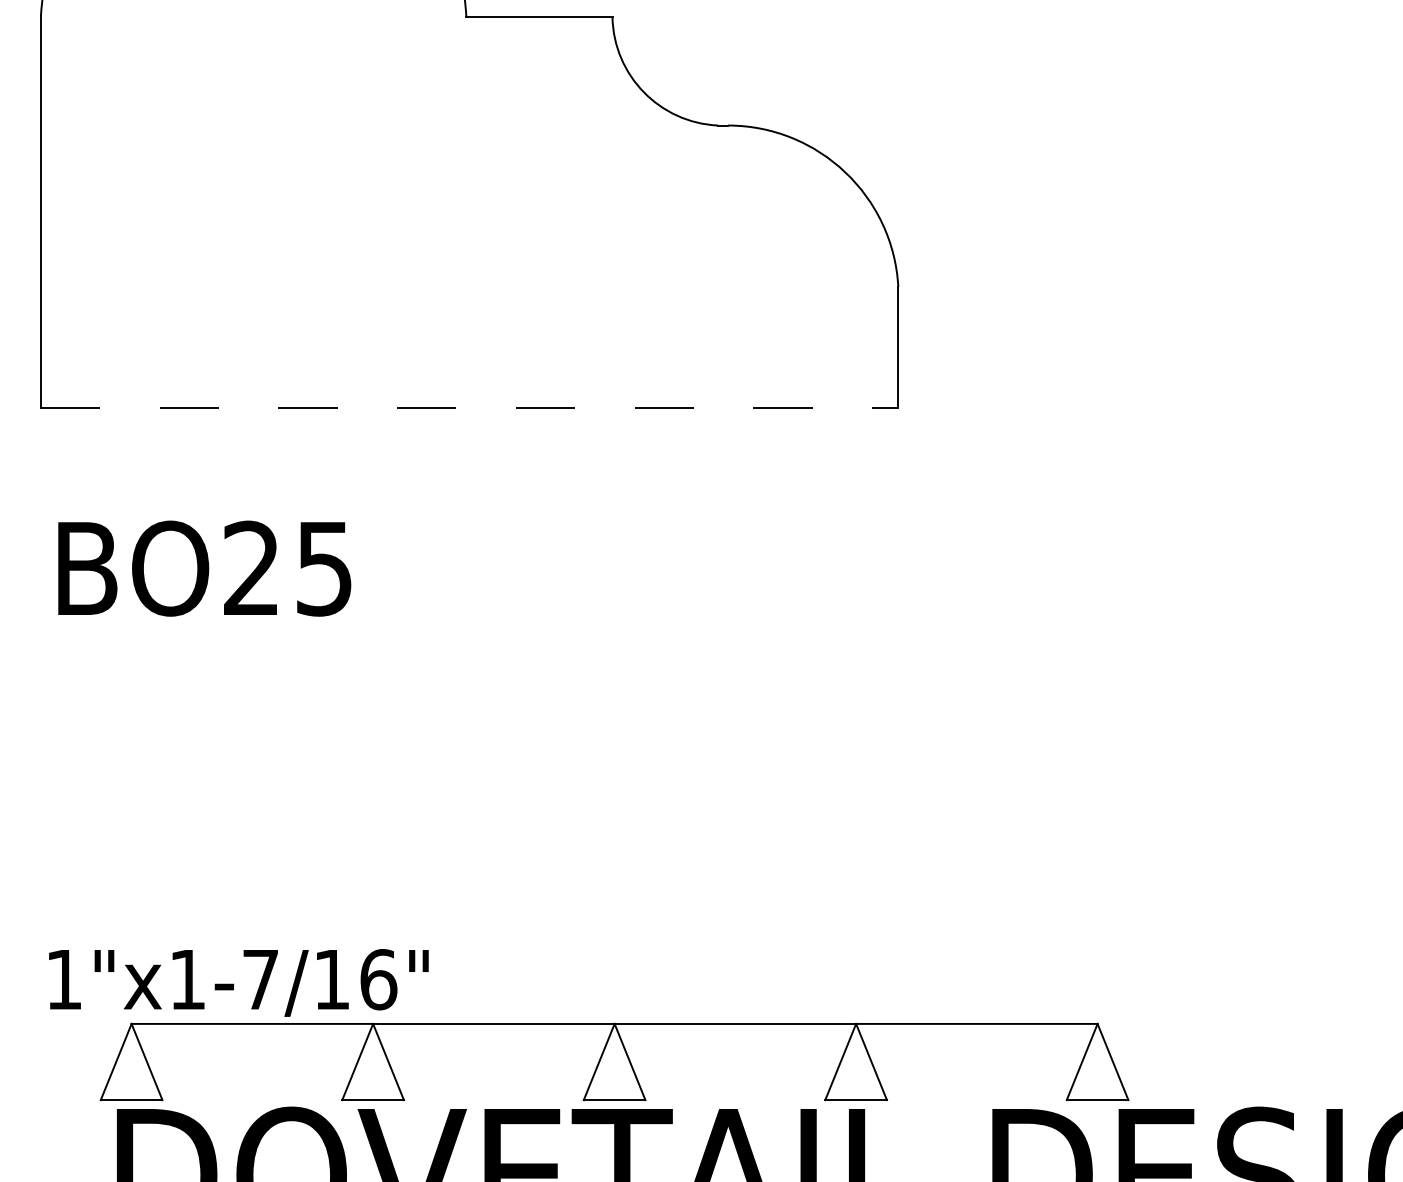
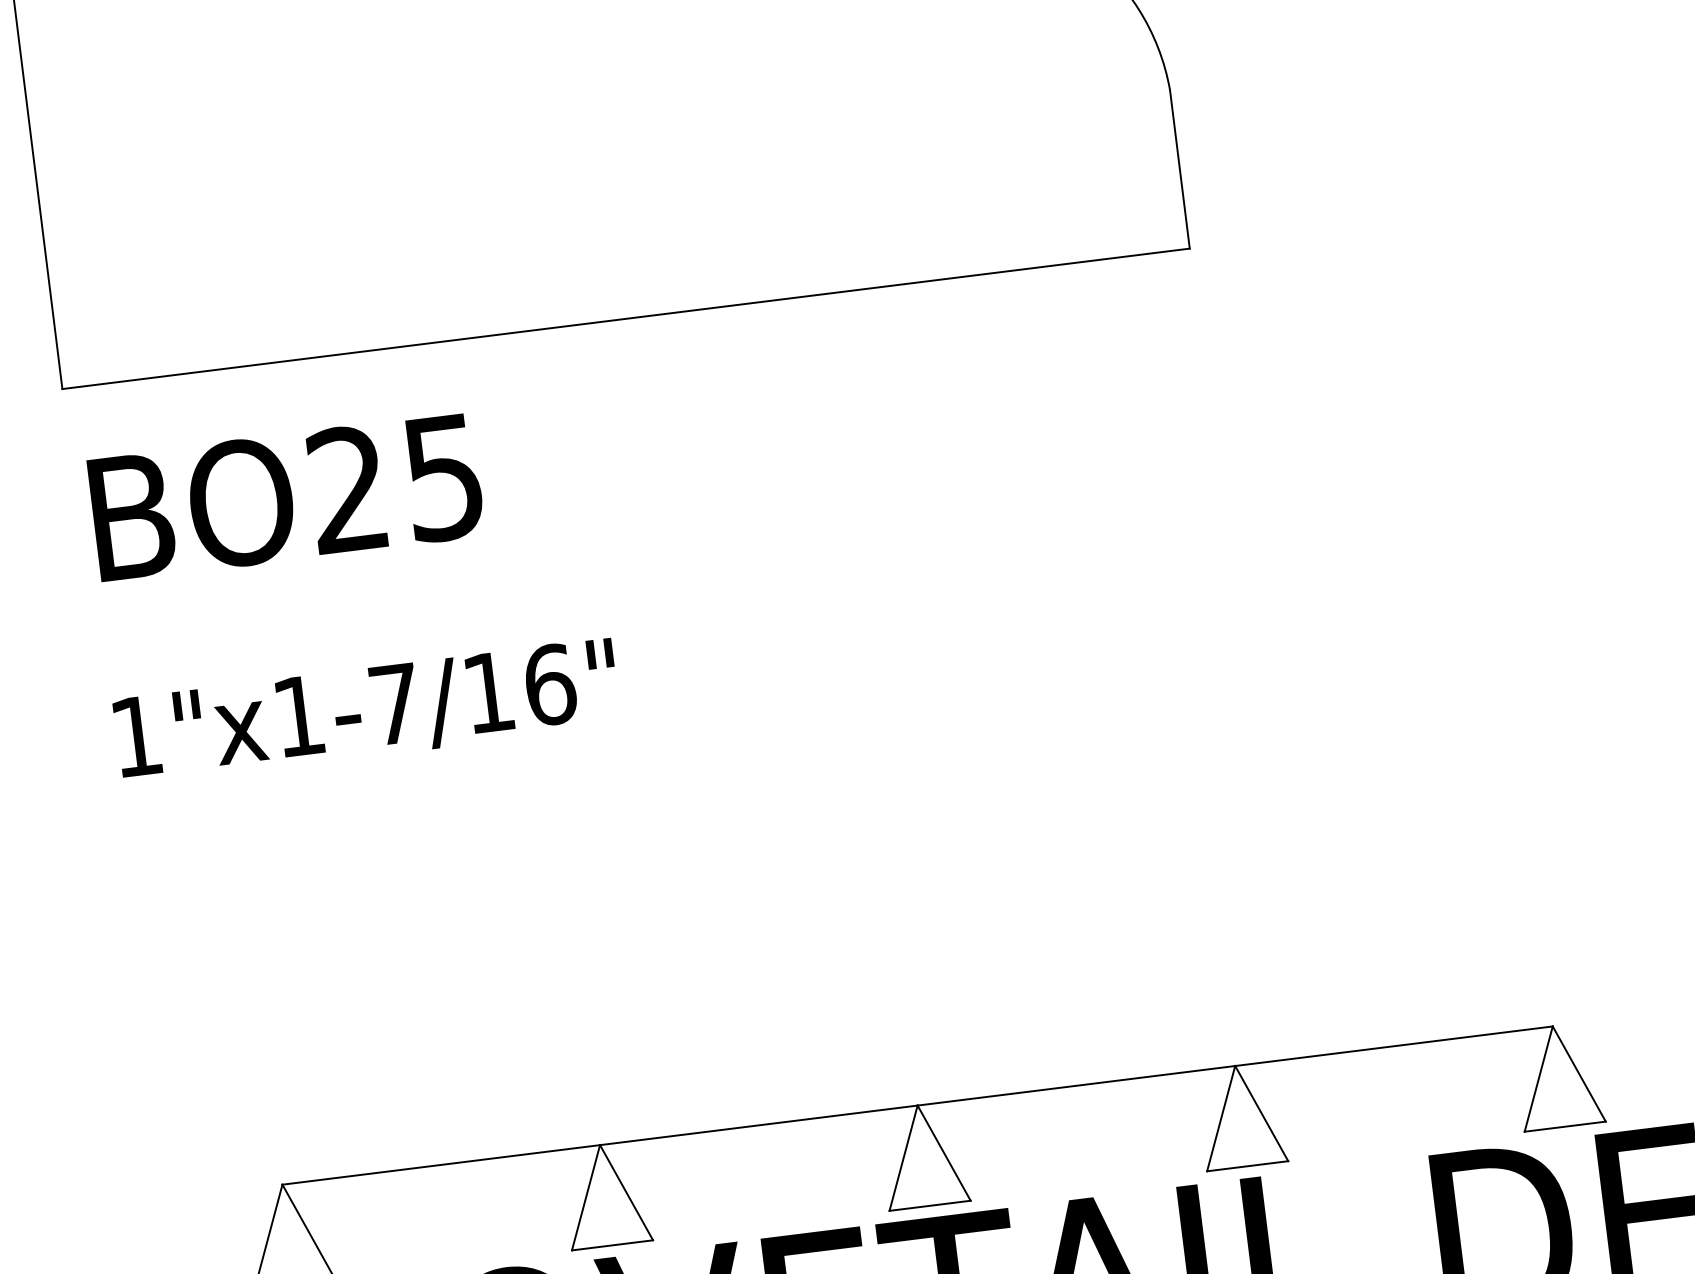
line: (469, 407) -> (625, 318), dashed -> solid
text: (204, 568) -> (286, 497), moved
text: (238, 982) -> (366, 711), moved

